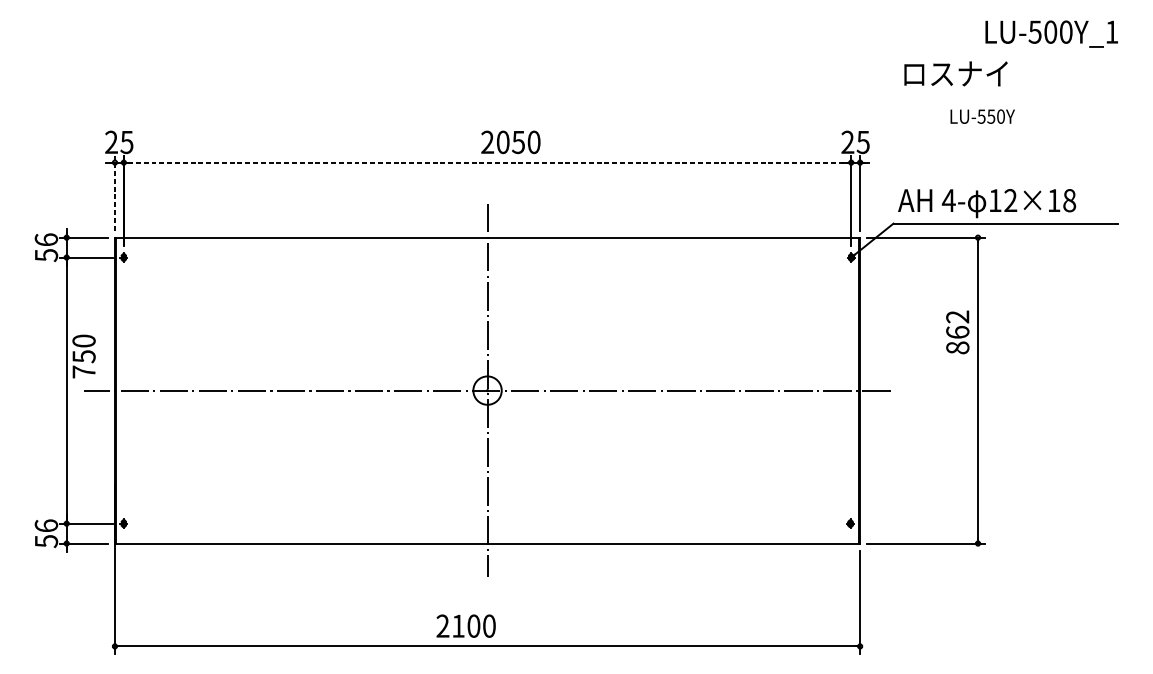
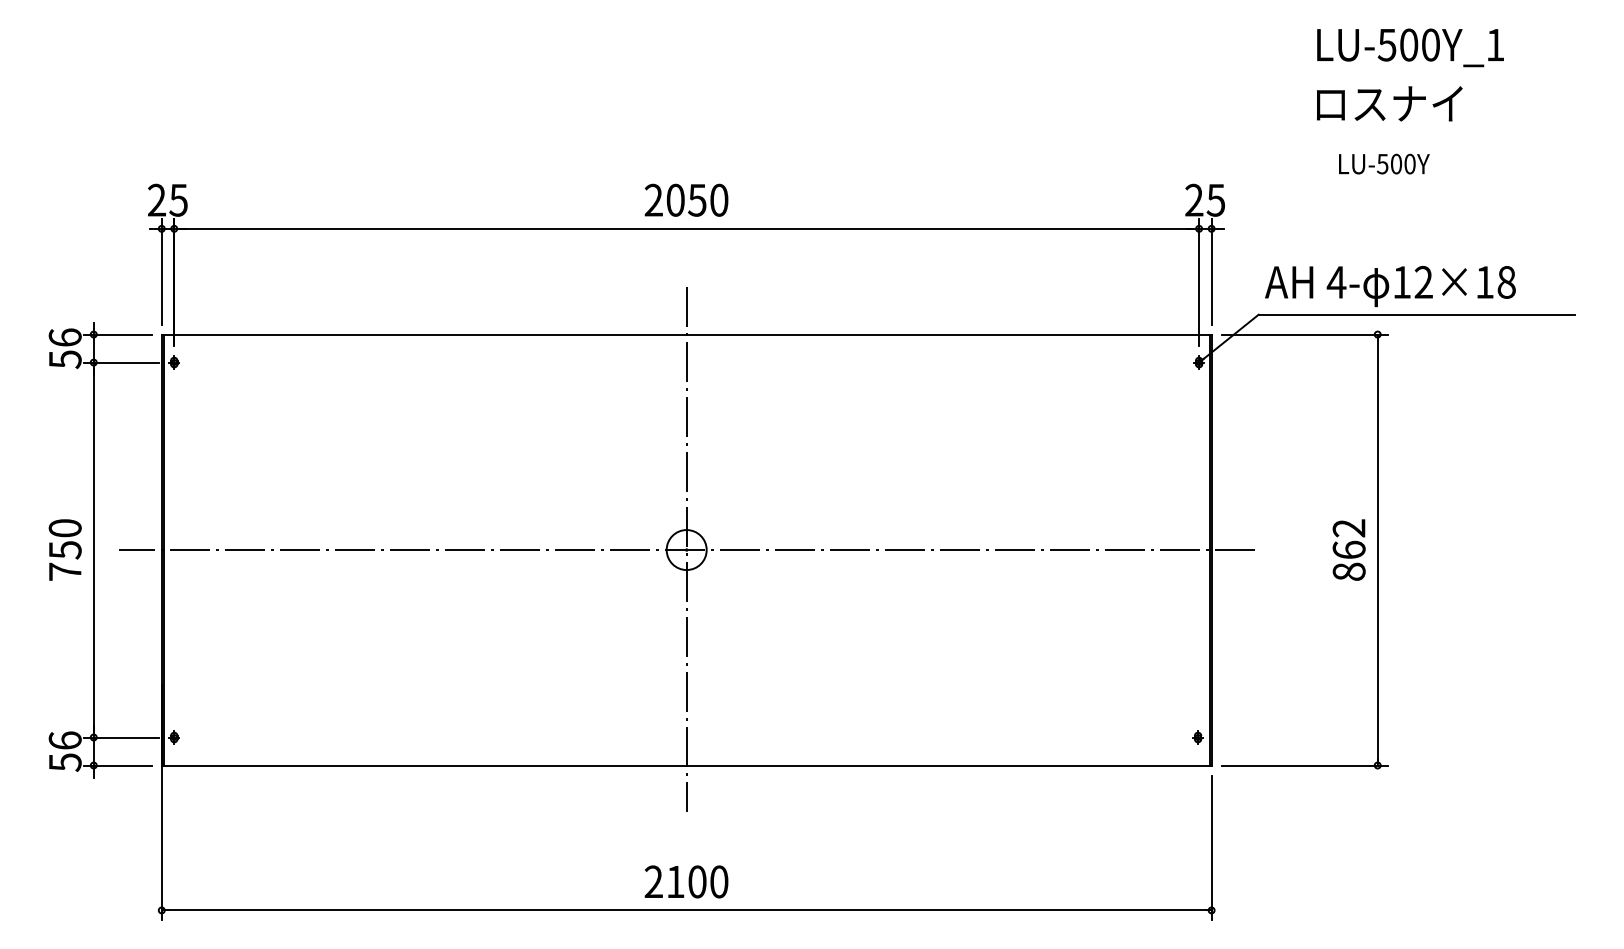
text: (1051, 33) -> (1410, 47), moved
text: (955, 73) -> (1389, 103), moved
text: (991, 116) -> (1396, 163), LU-550Y -> LU-500Y
text: (510, 141) -> (686, 199), moved
line: (488, 162) -> (687, 228), dashed -> solid
line: (114, 192) -> (161, 271), dashed -> solid
text: (957, 332) -> (1348, 549), moved
text: (83, 356) -> (64, 549), moved
text: (466, 625) -> (686, 881), moved

